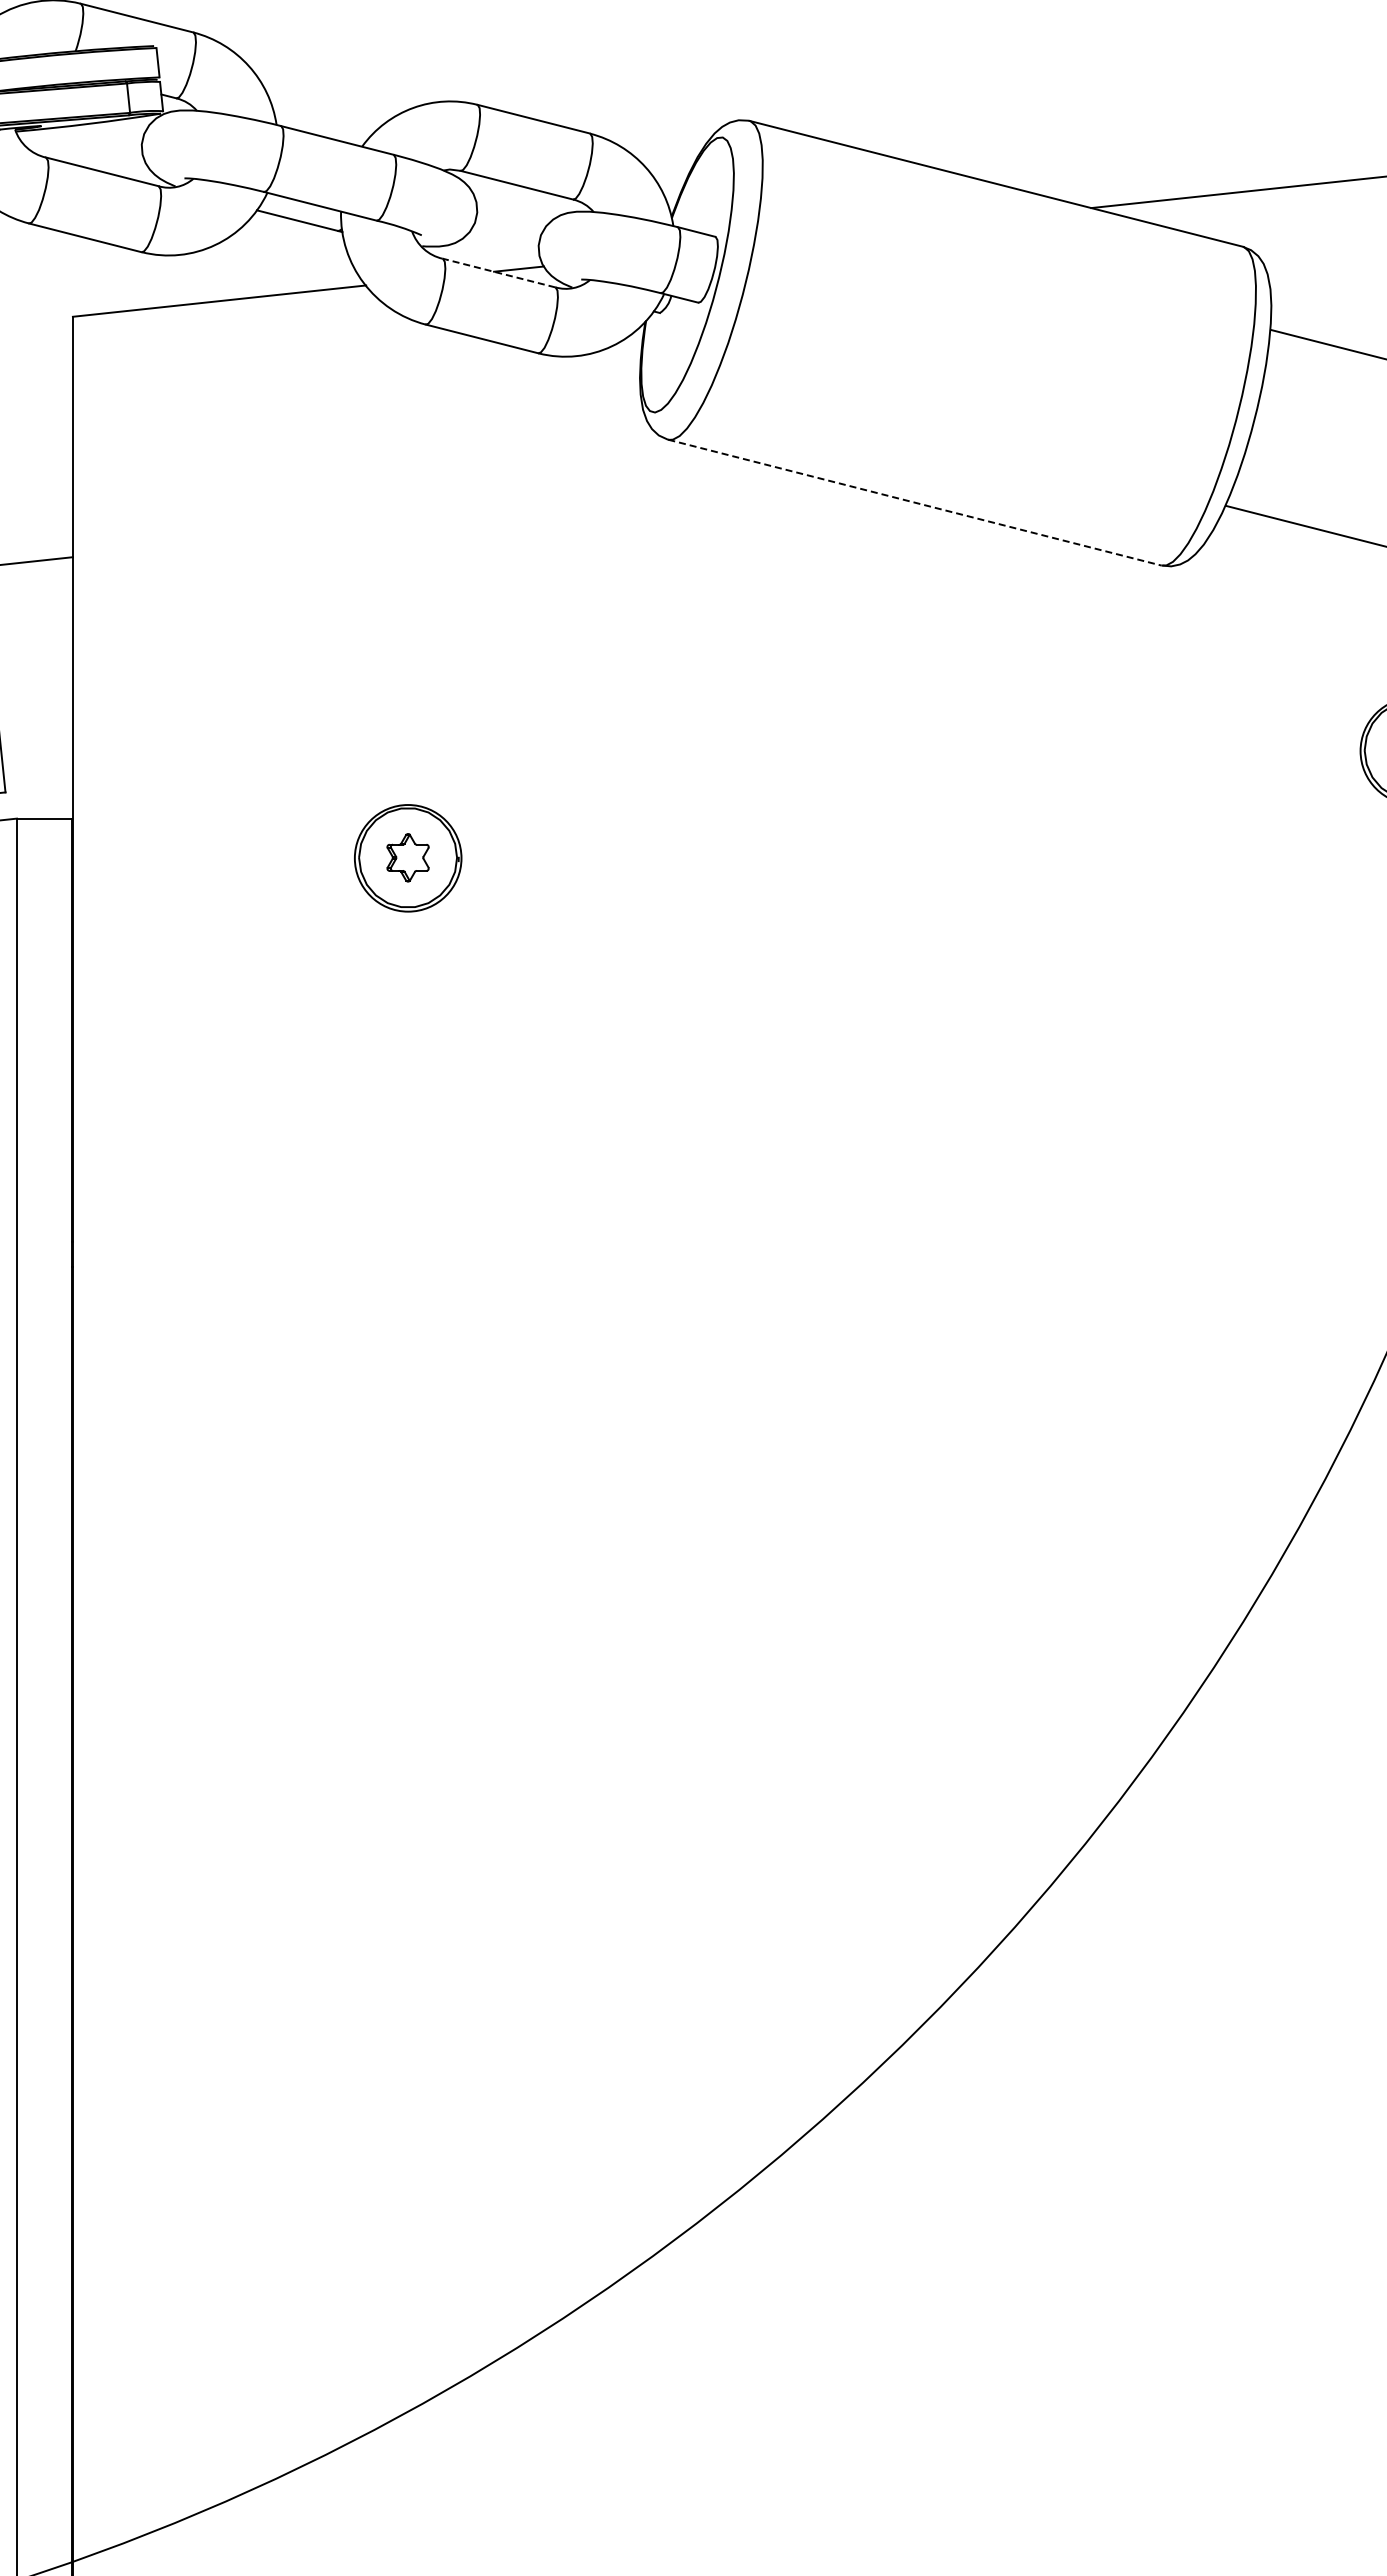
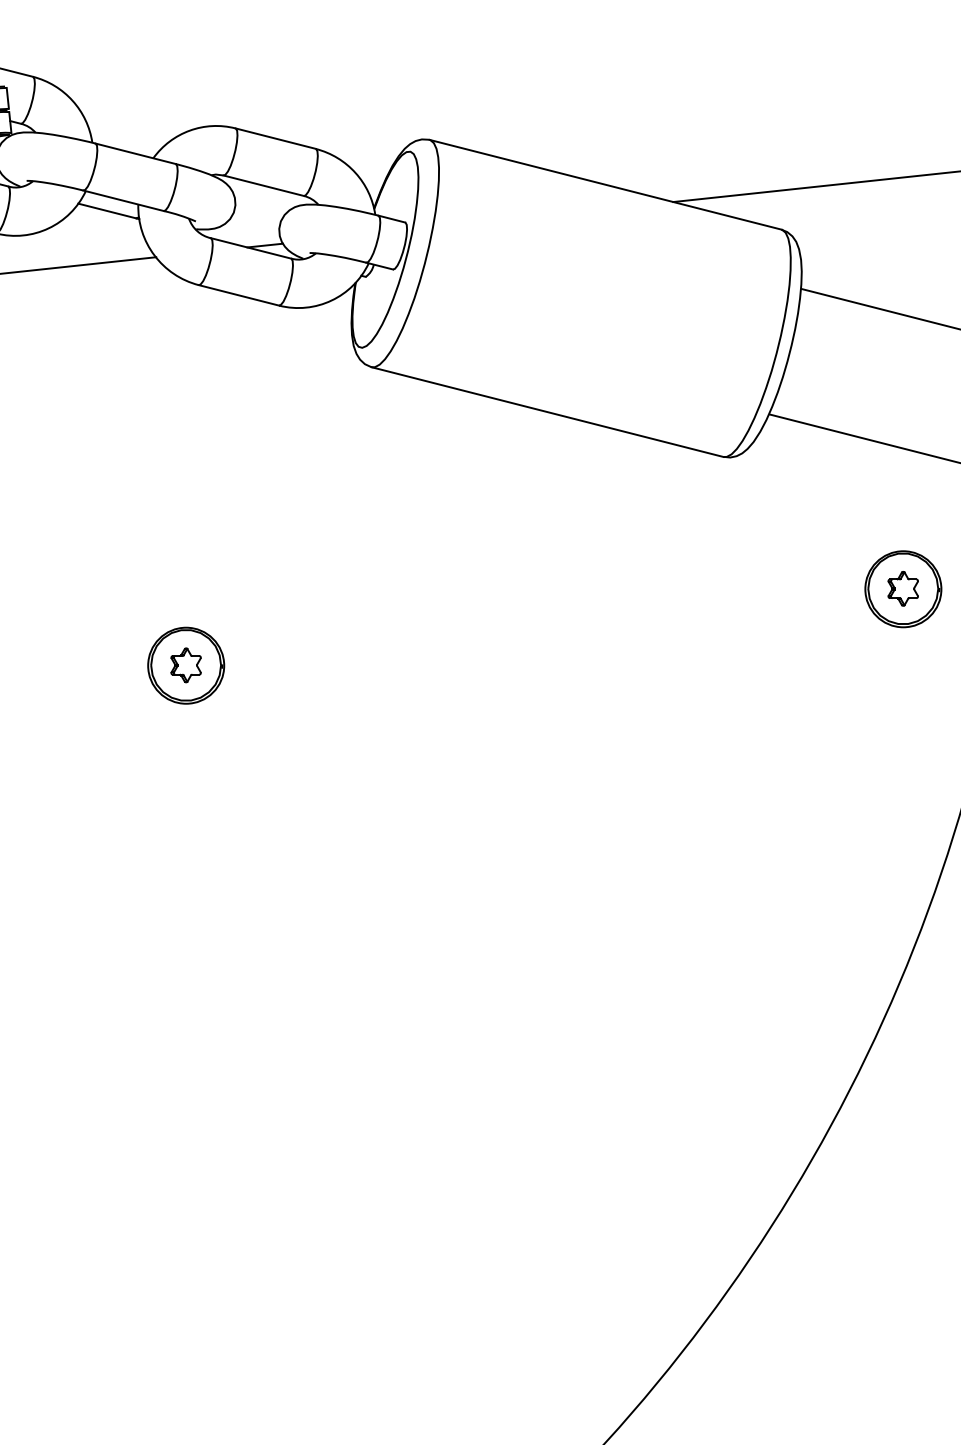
line: (498, 272) -> (250, 247), dashed -> solid
line: (915, 502) -> (547, 411), dashed -> solid

